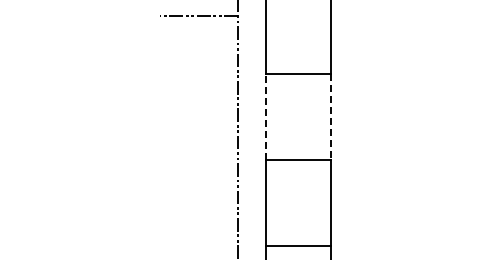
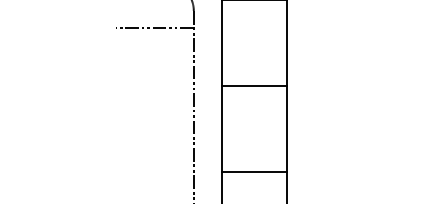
line: (265, 116) -> (221, 128), dashed -> solid
line: (330, 117) -> (286, 129), dashed -> solid

